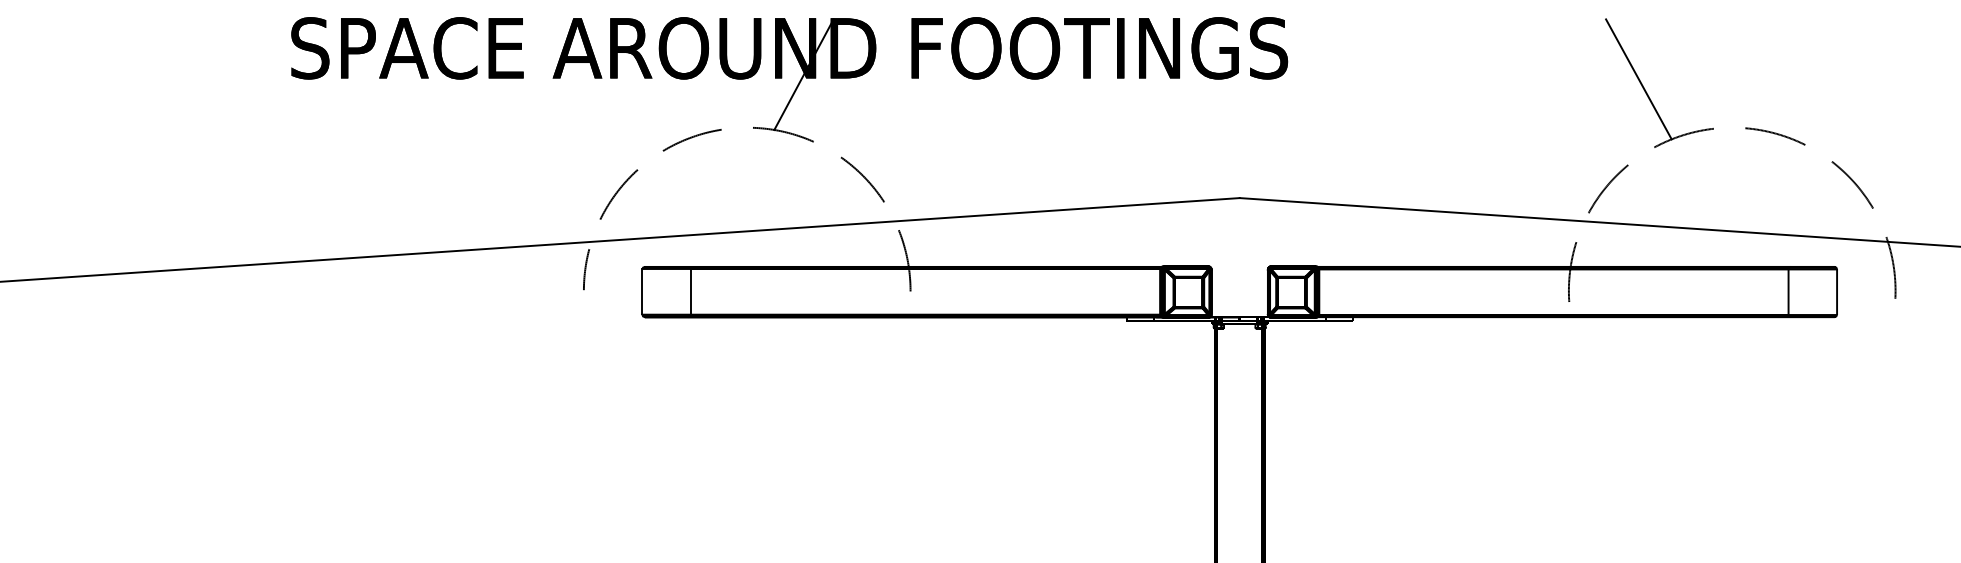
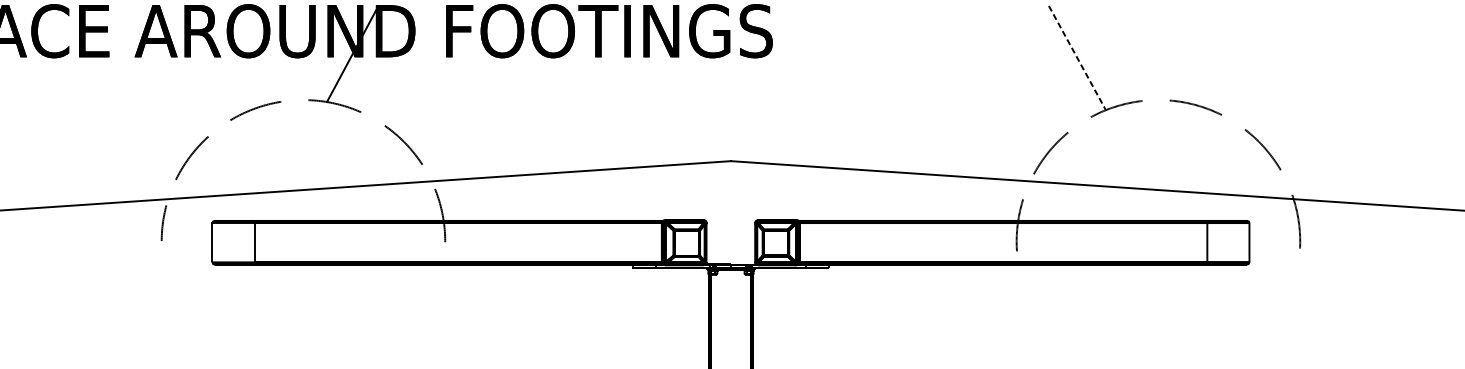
line: (1639, 79) -> (1077, 58), solid -> dashed

